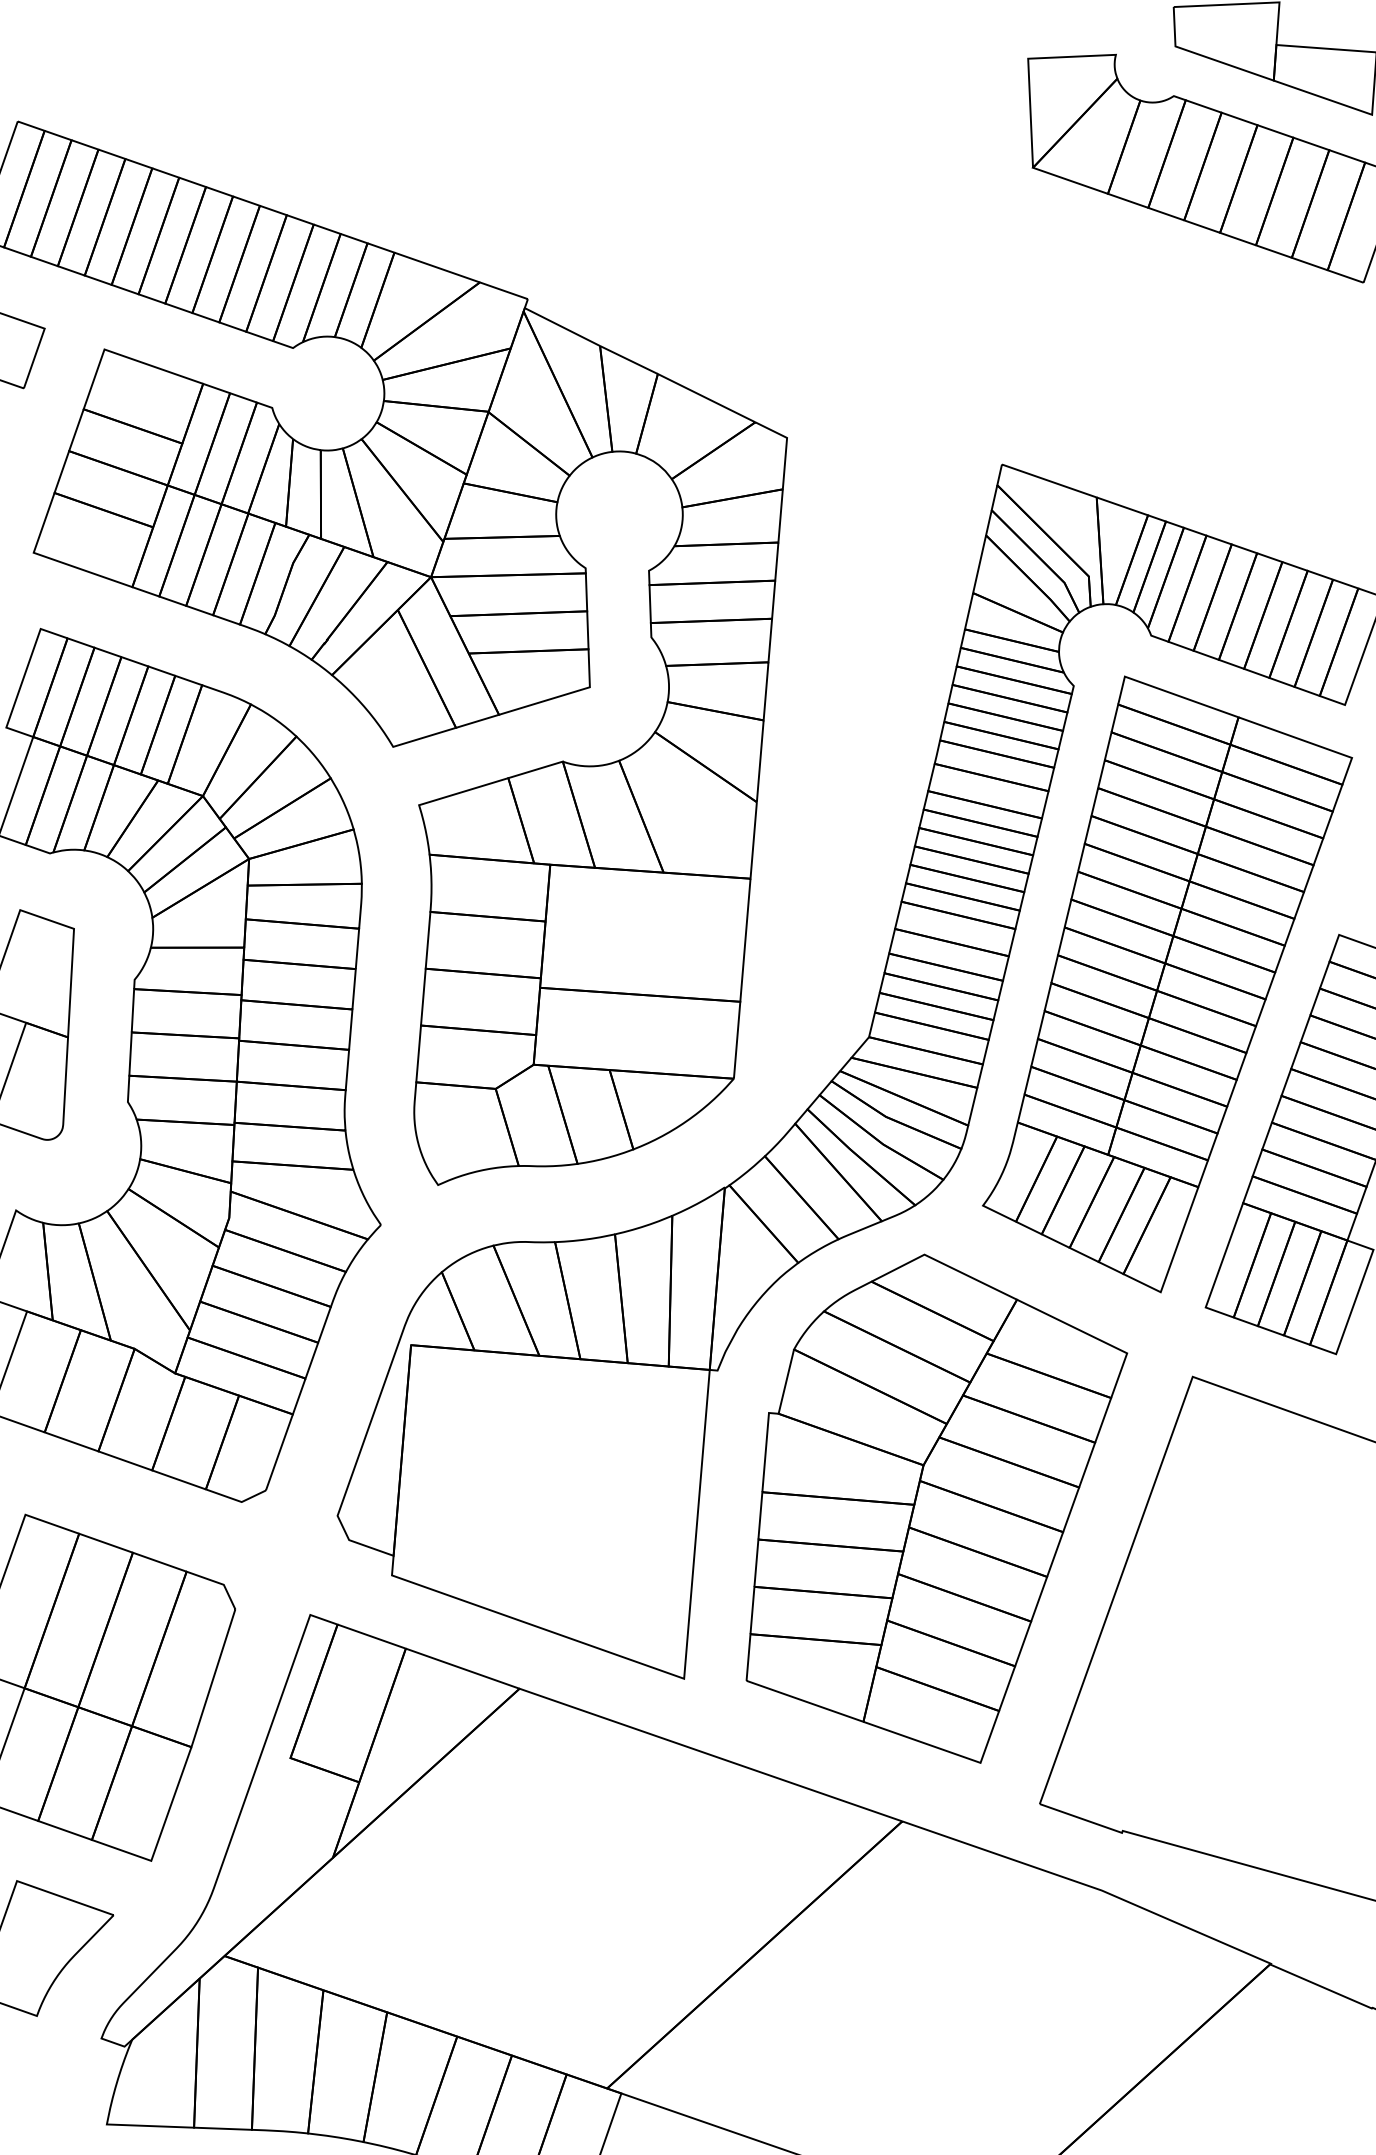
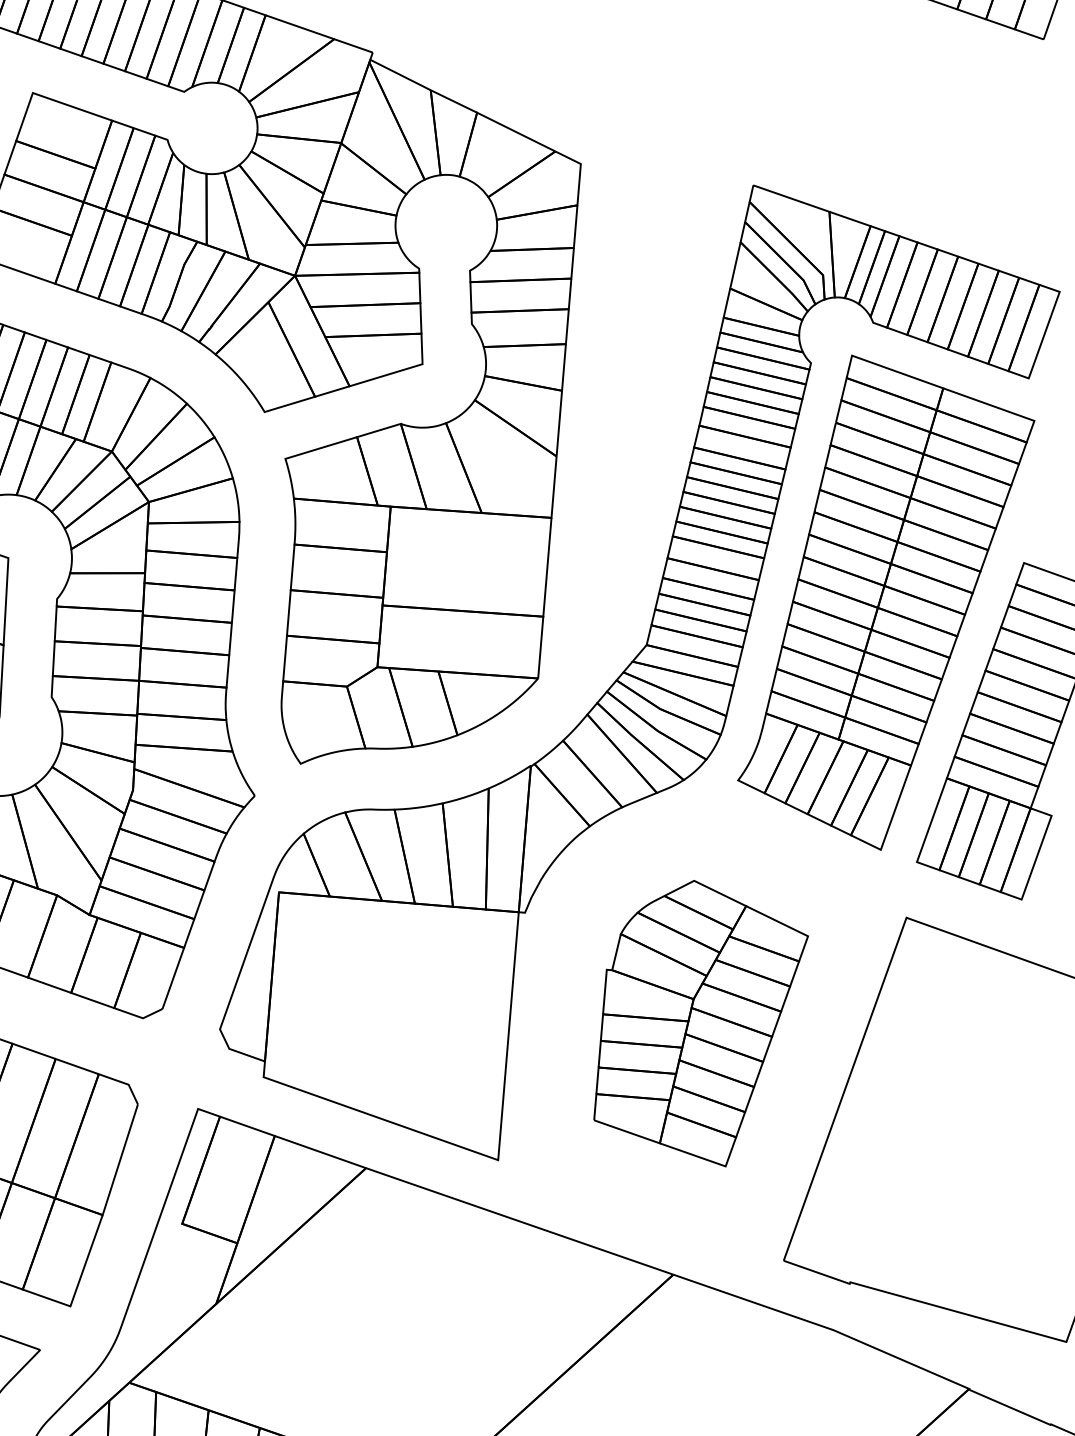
part: (936, 1508) -> (700, 1023), size x0.7

